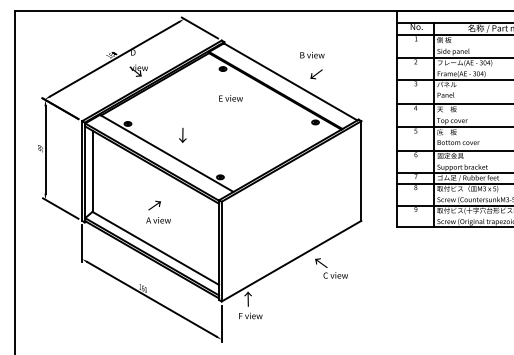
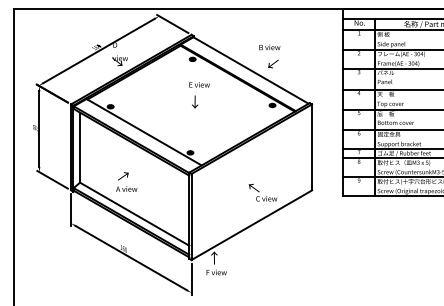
text: (182, 135) -> (194, 102), moved
text: (158, 211) -> (126, 181), moved
text: (331, 268) -> (262, 192), moved

